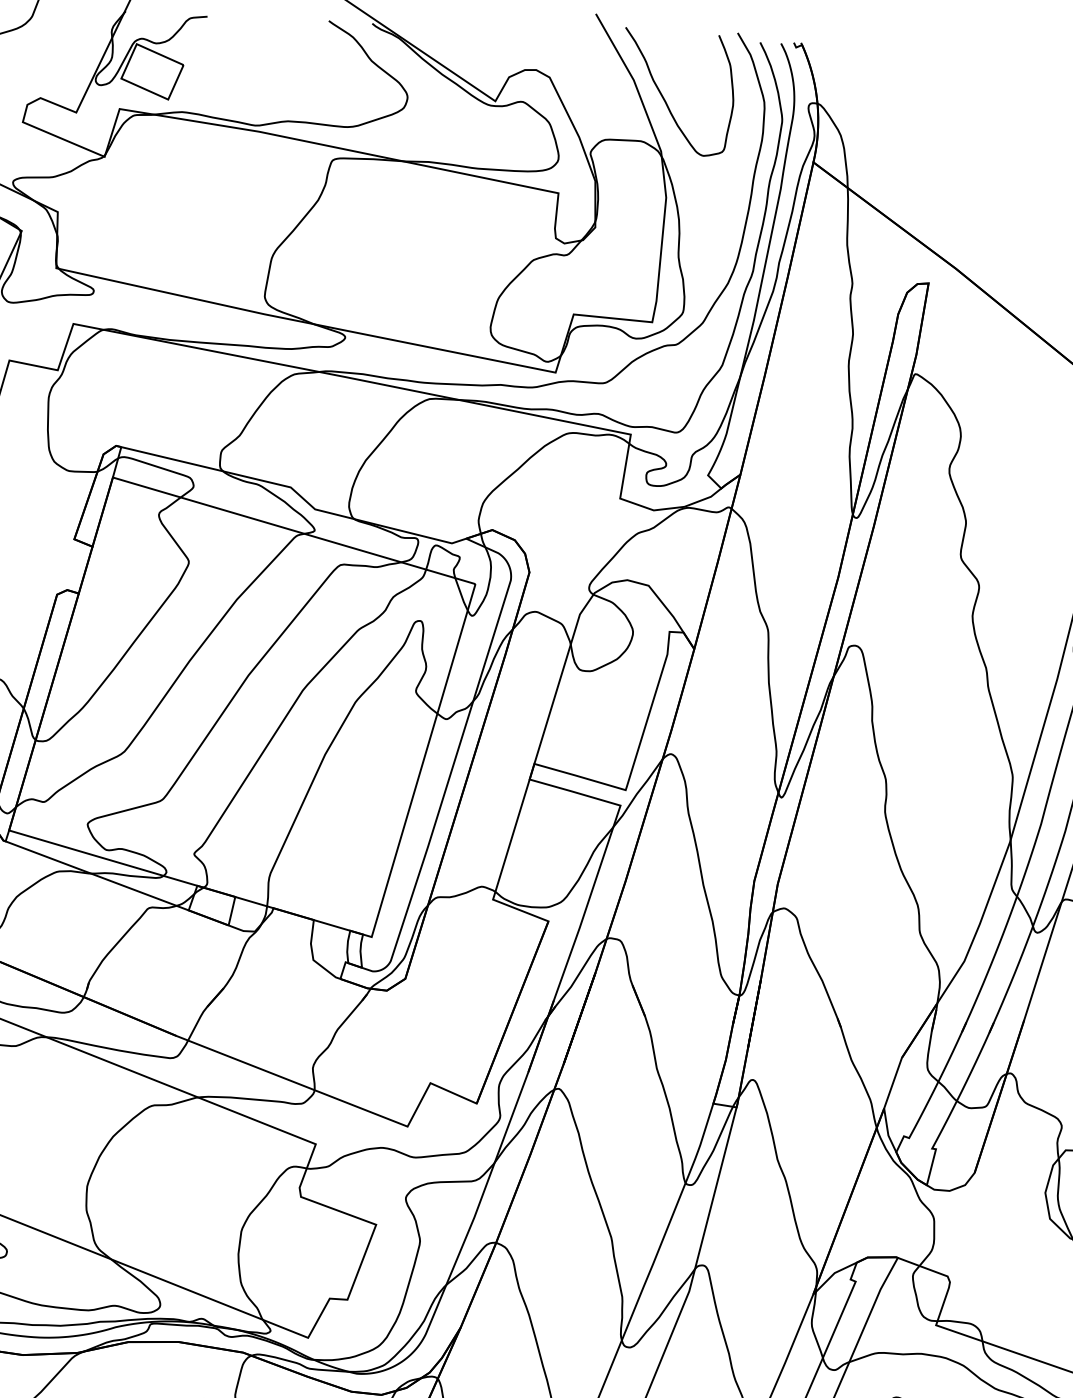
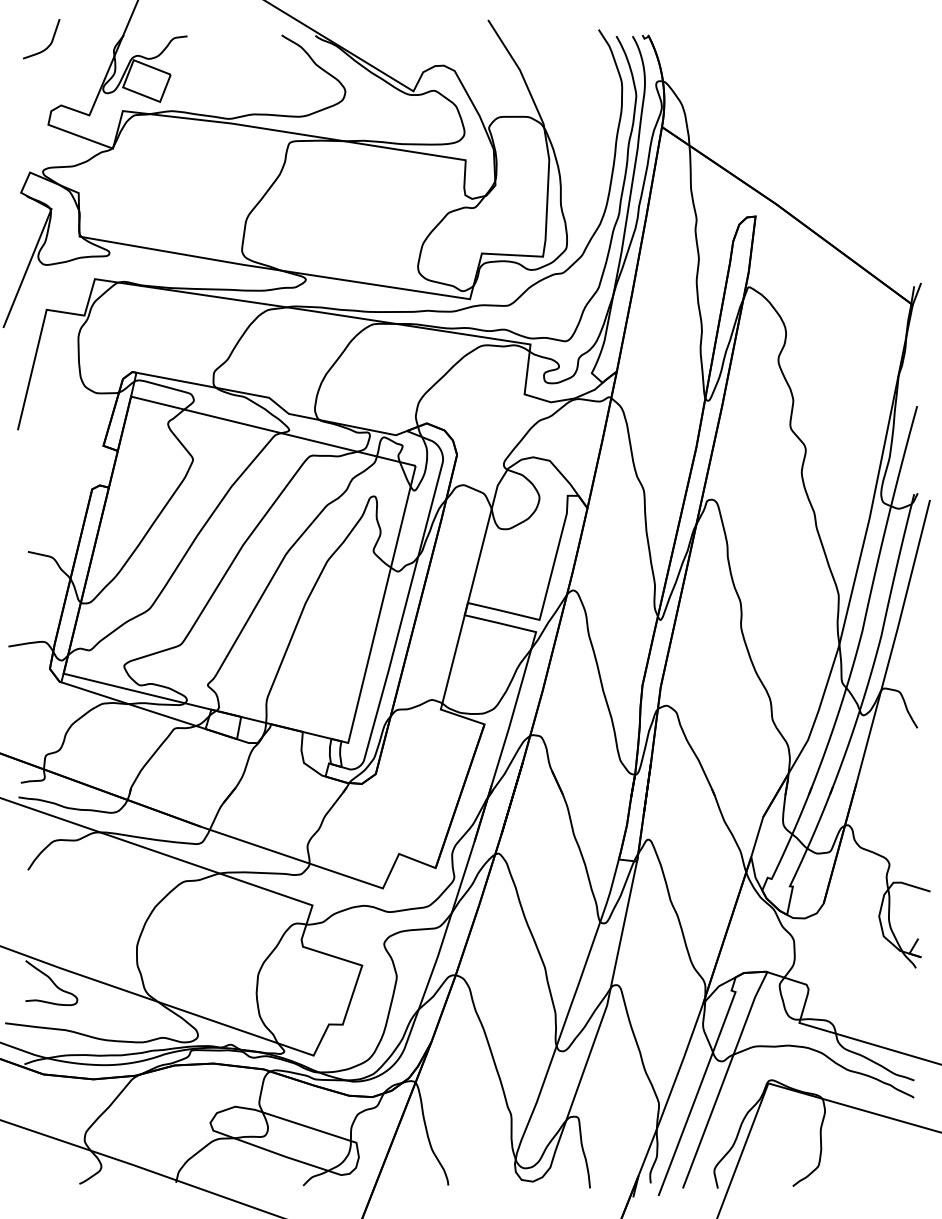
curve: (664, 97) -> (544, 82), removed

